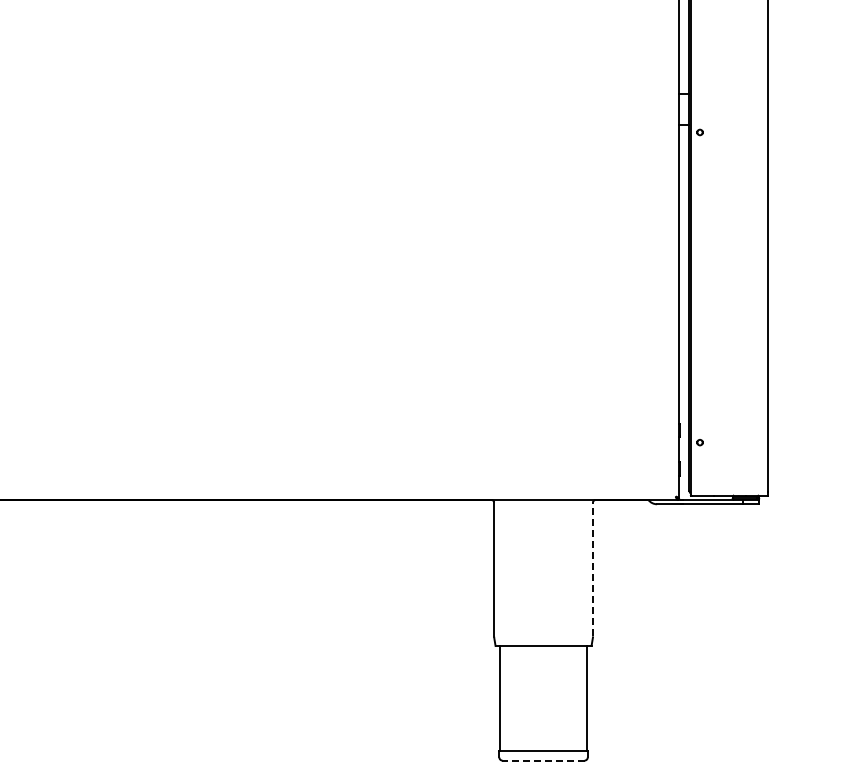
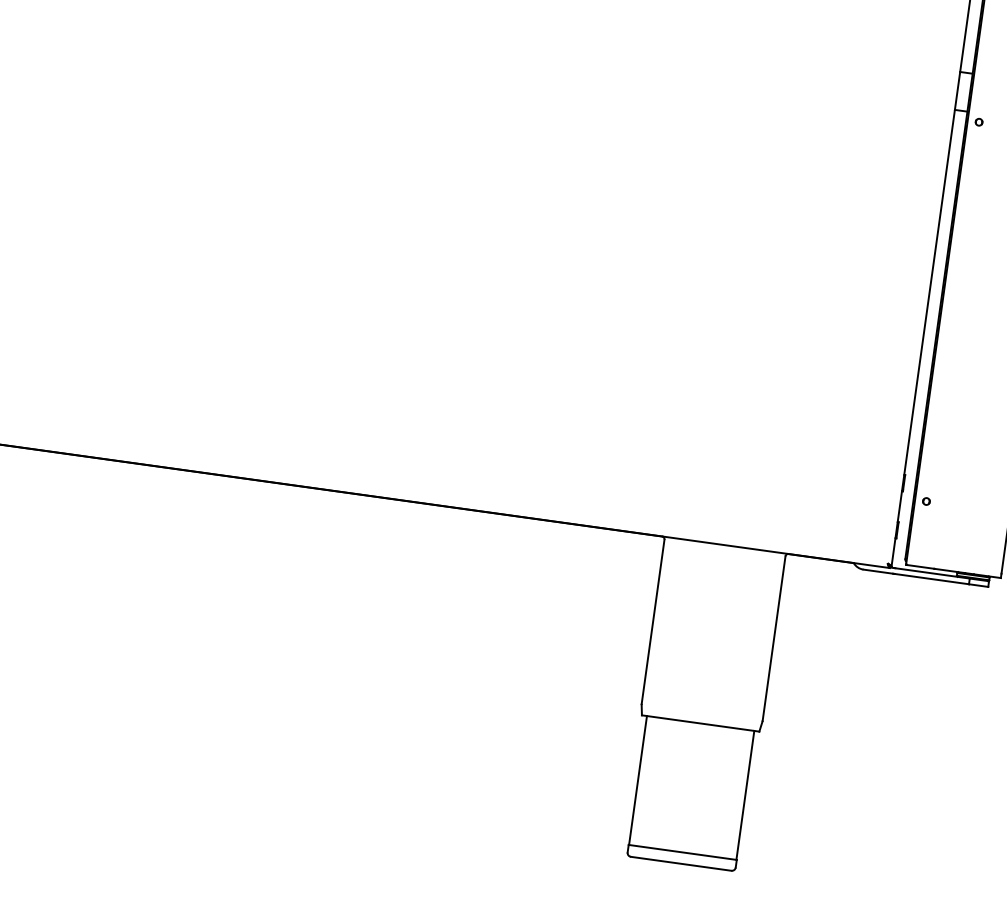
line: (593, 568) -> (774, 637), dashed -> solid
line: (543, 760) -> (681, 863), dashed -> solid

